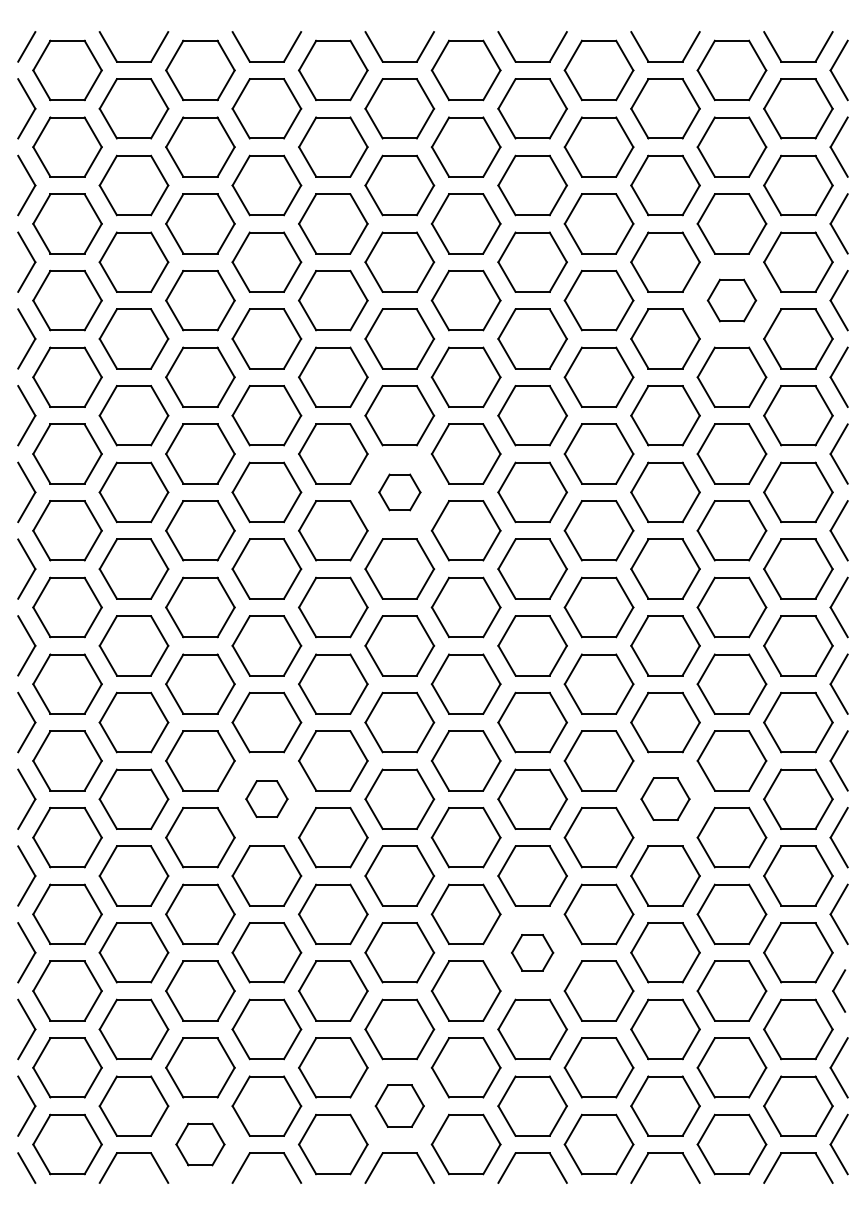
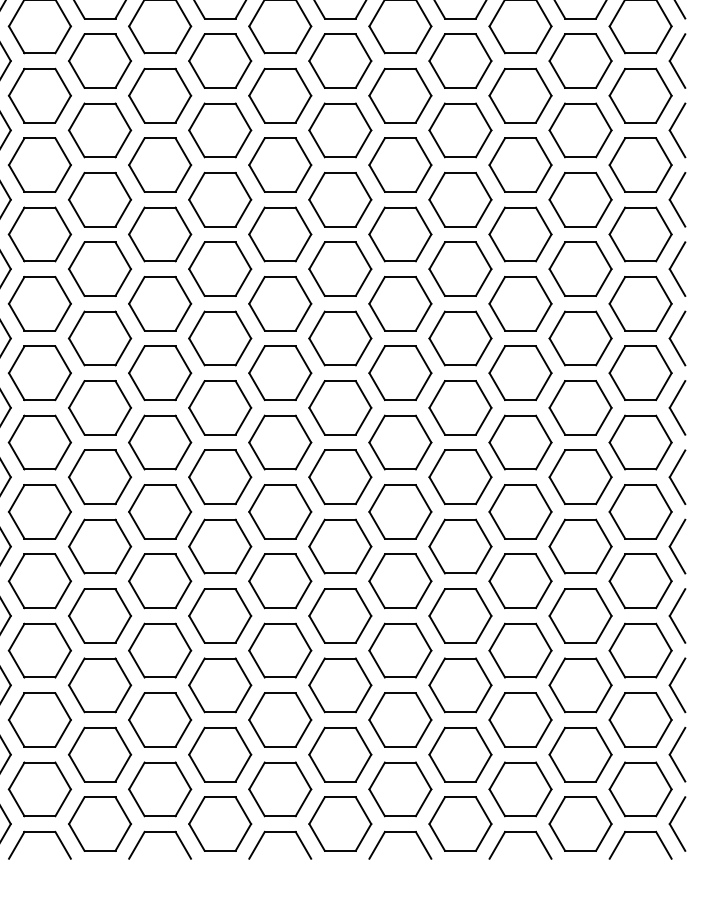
part: (731, 300) -> (580, 60), size x1.43
part: (399, 492) -> (279, 234), size x1.67
part: (266, 798) -> (159, 511), size x1.67
part: (665, 798) -> (520, 511), size x1.43
part: (532, 952) -> (400, 650), size x1.67
part: (838, 990) -> (676, 684), size x1.43
part: (399, 1105) -> (279, 788), size x1.43
part: (200, 1144) -> (100, 824), size x1.43

